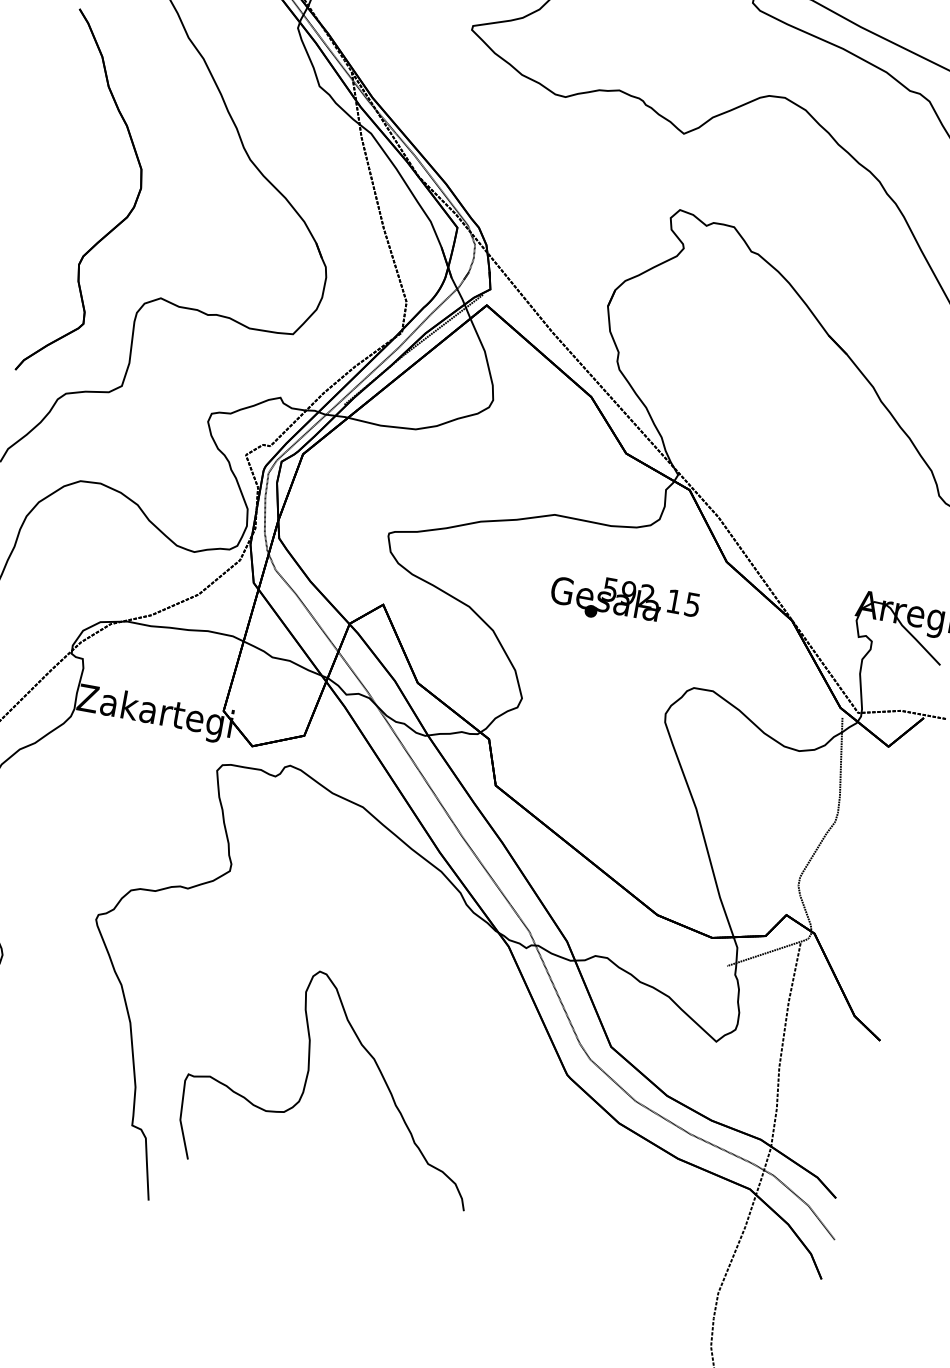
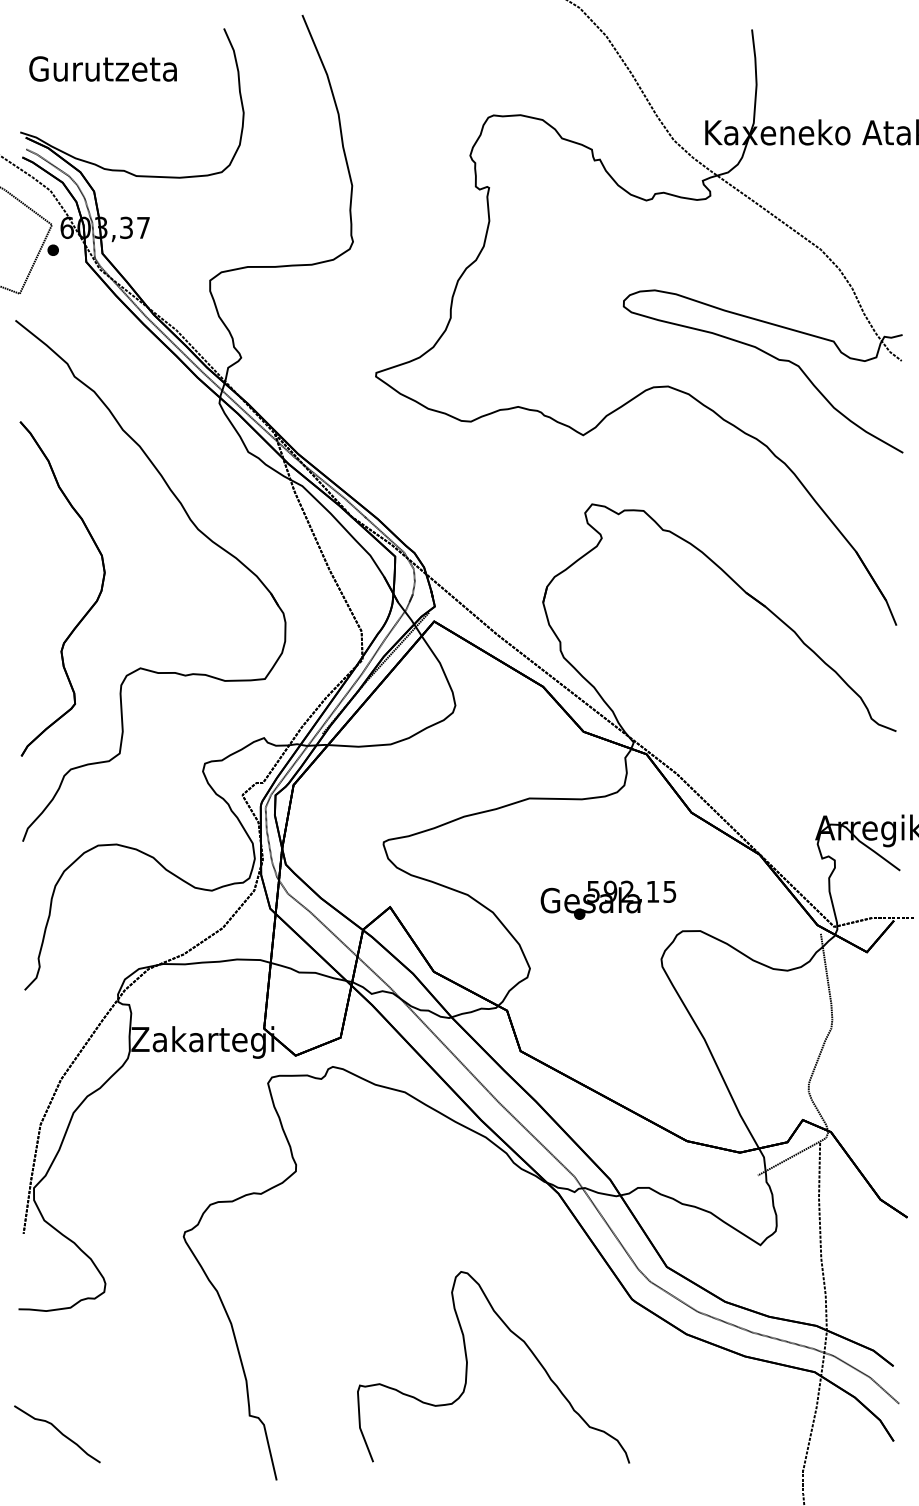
text: (624, 601) -> (608, 899), moved
curve: (308, 1075) -> (467, 1367), moved

